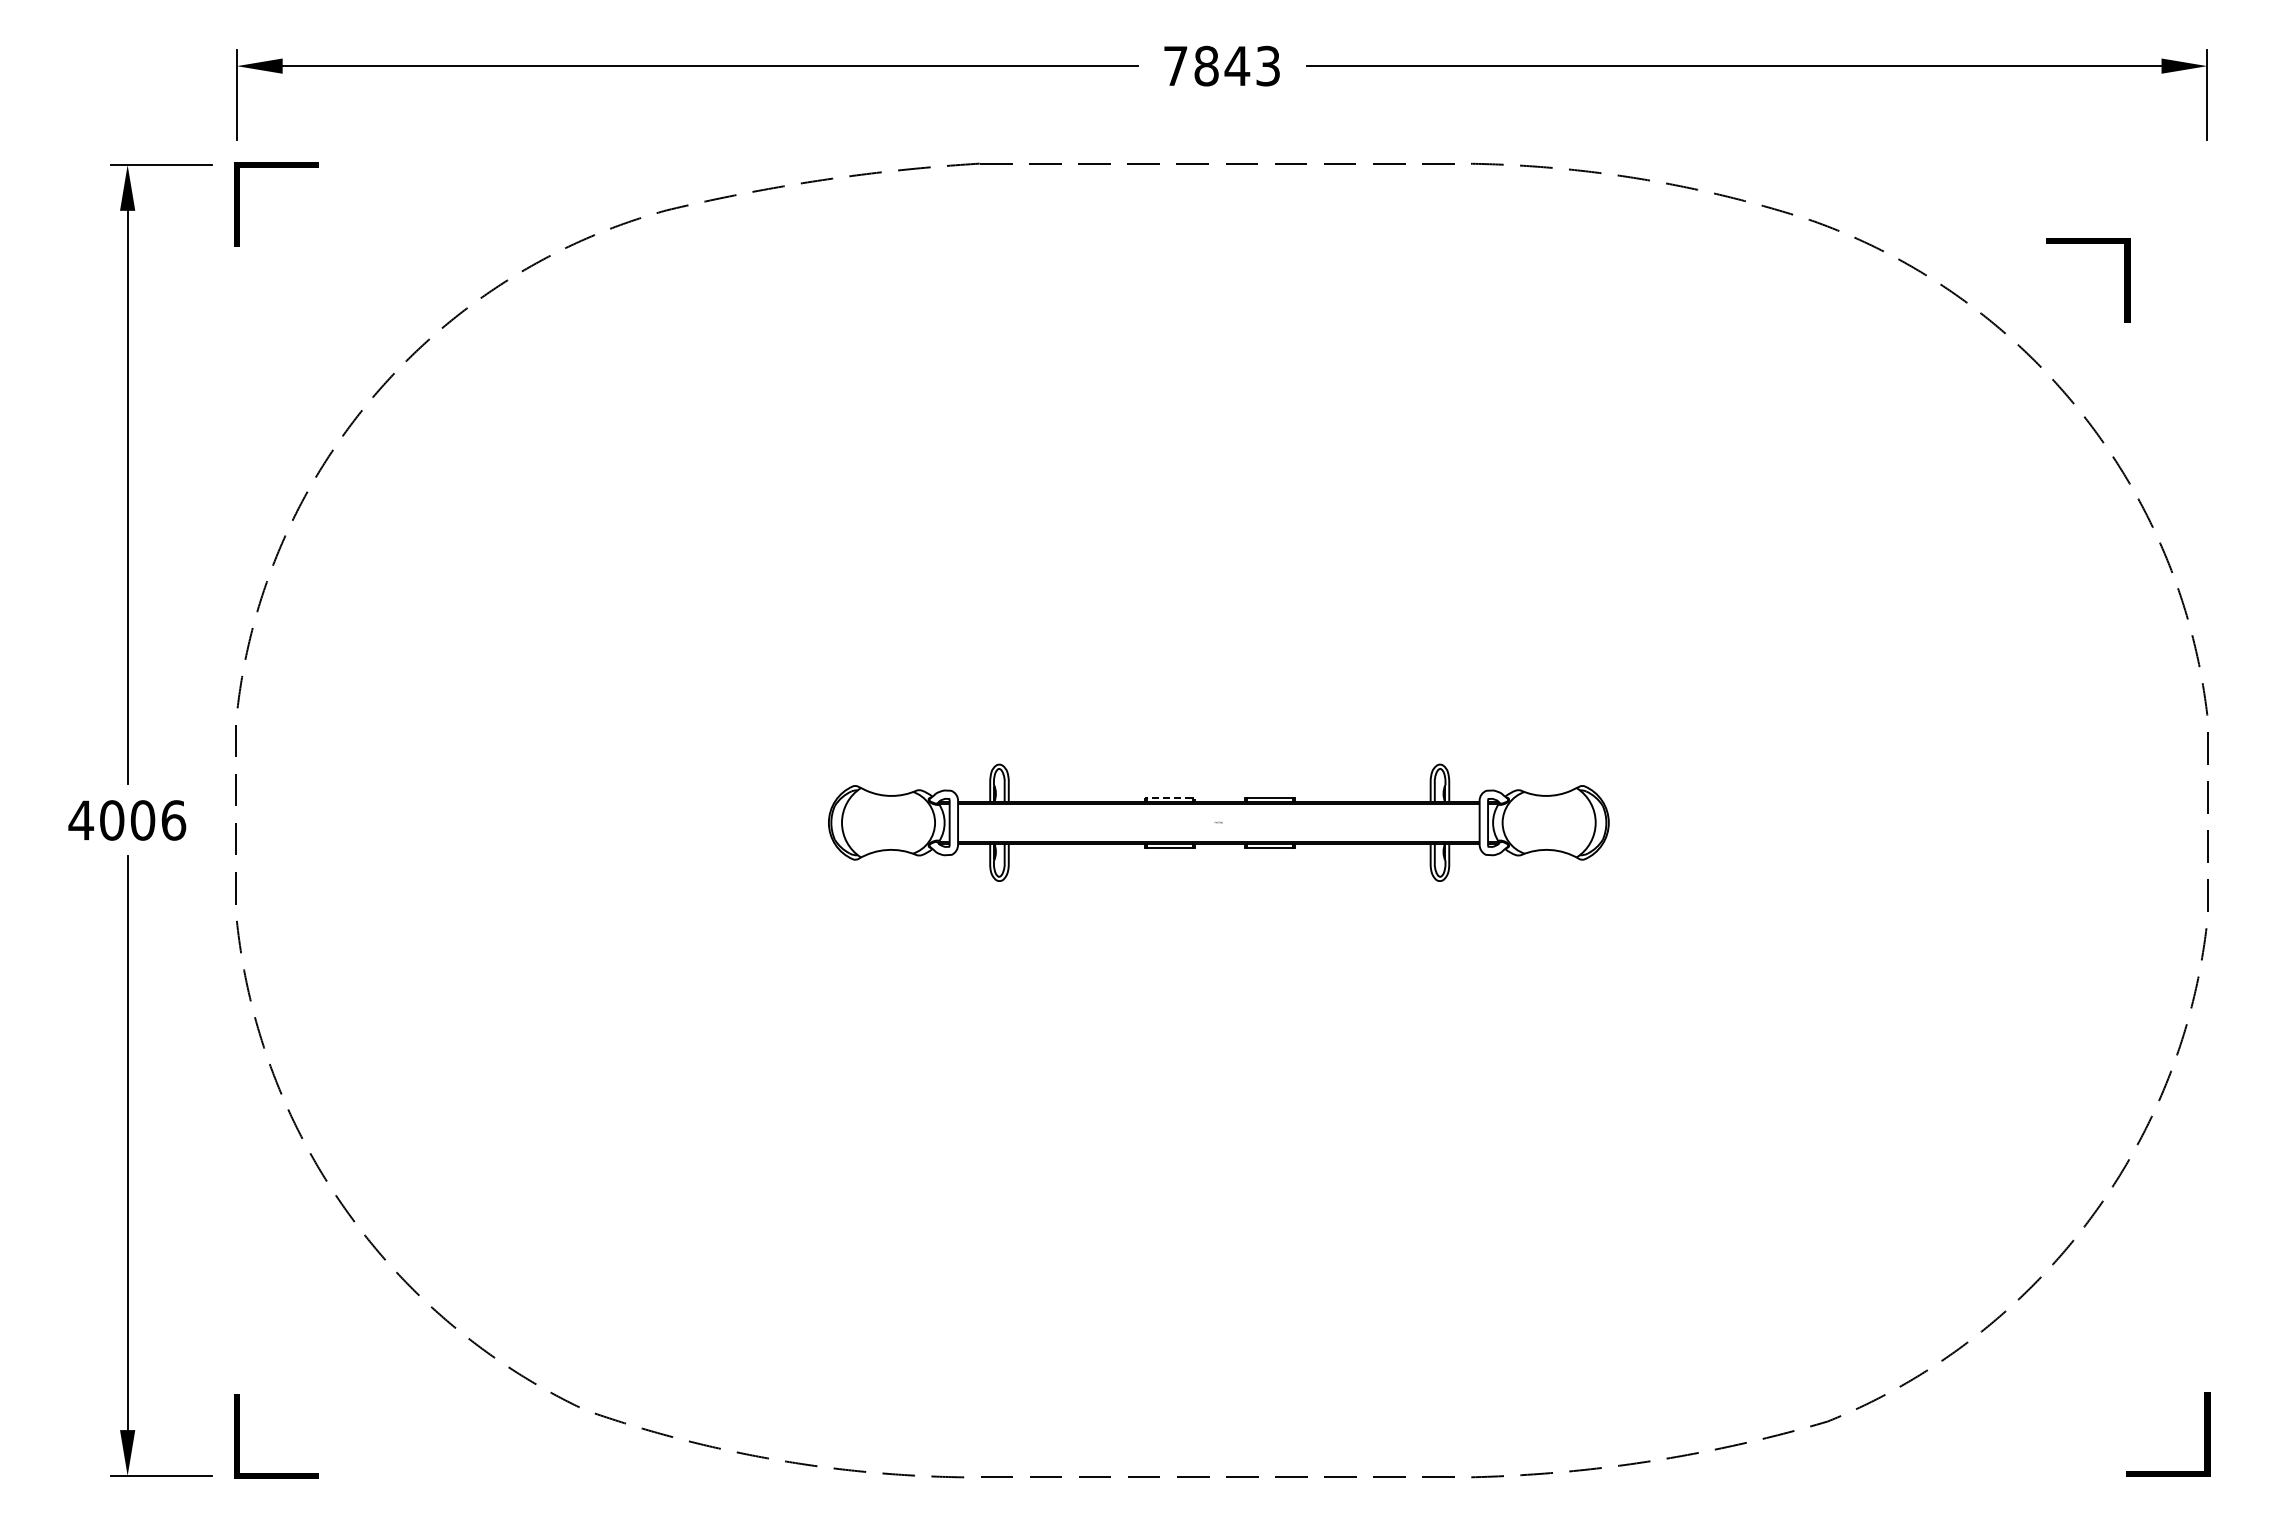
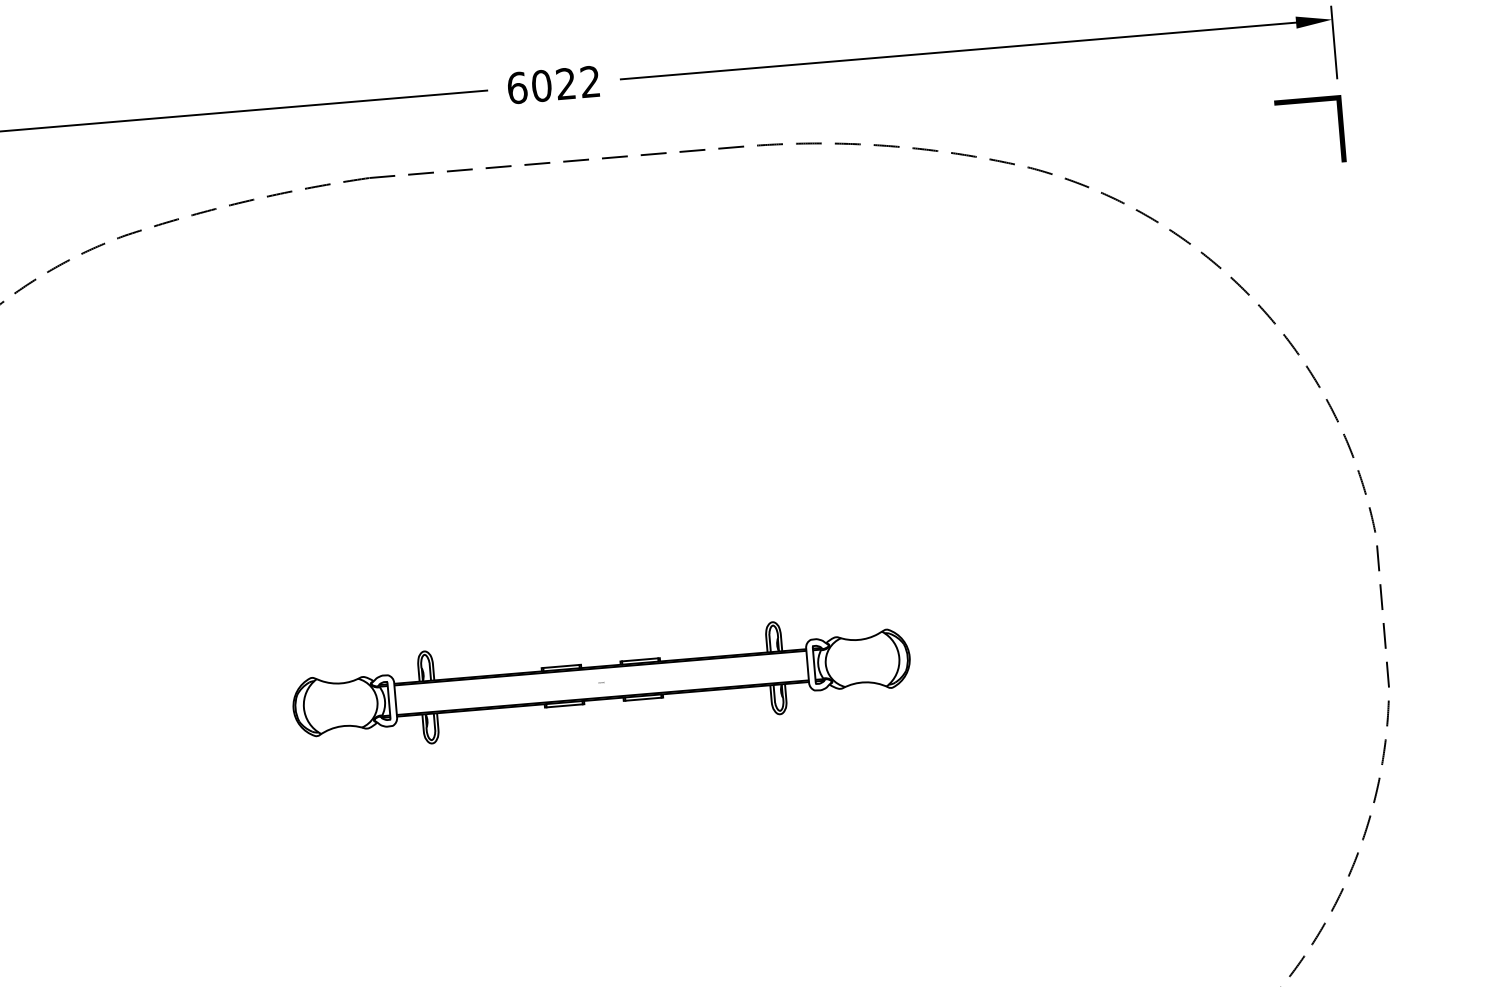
text: (1221, 65) -> (553, 84), 7843 -> 6022
part: (2124, 280) -> (1339, 129), moved
line: (1169, 797) -> (560, 666), dashed -> solid

